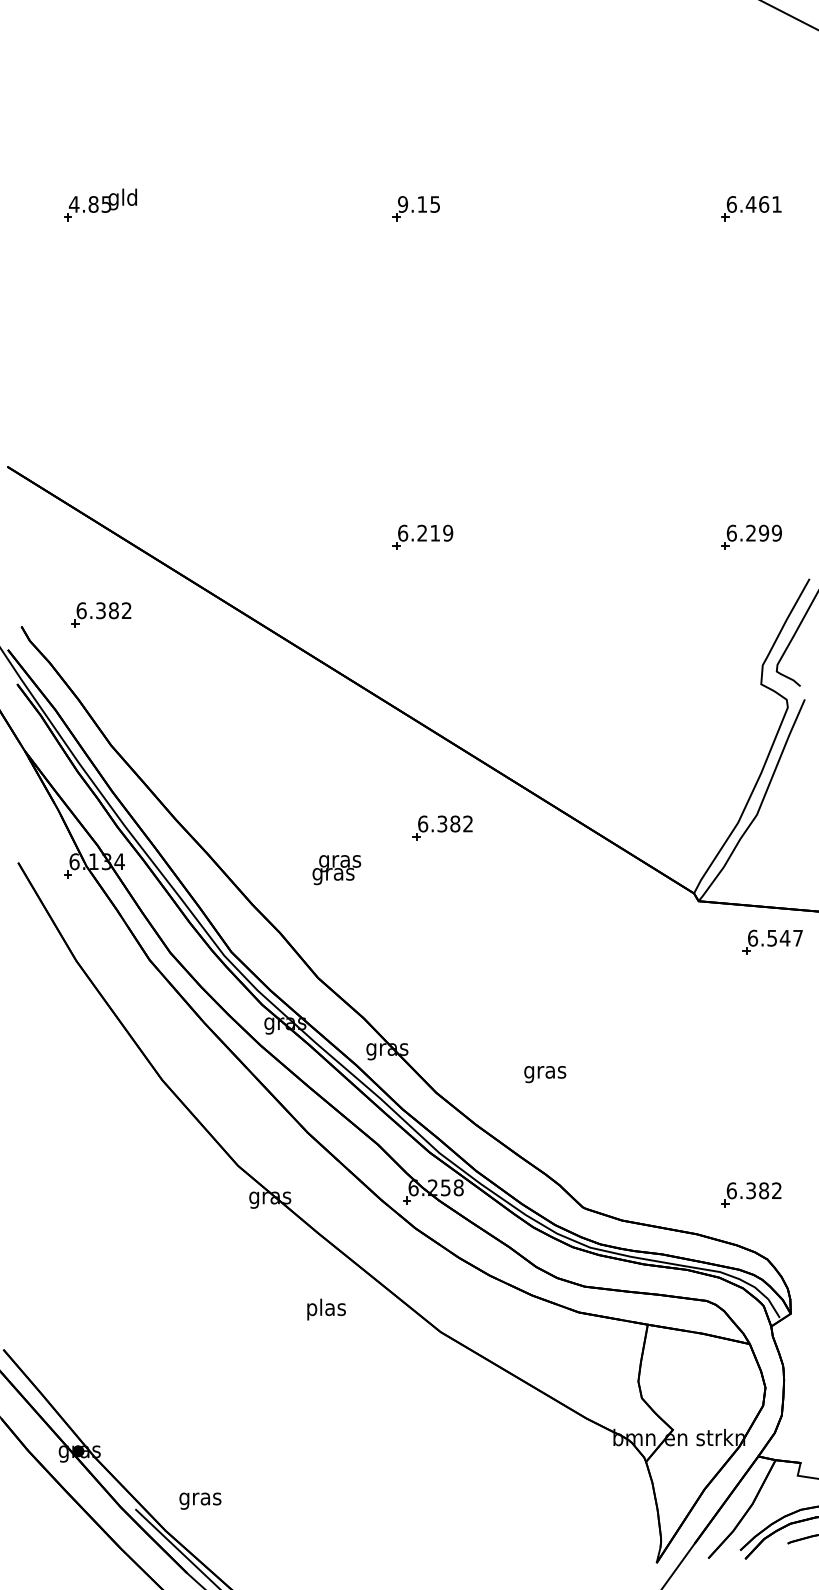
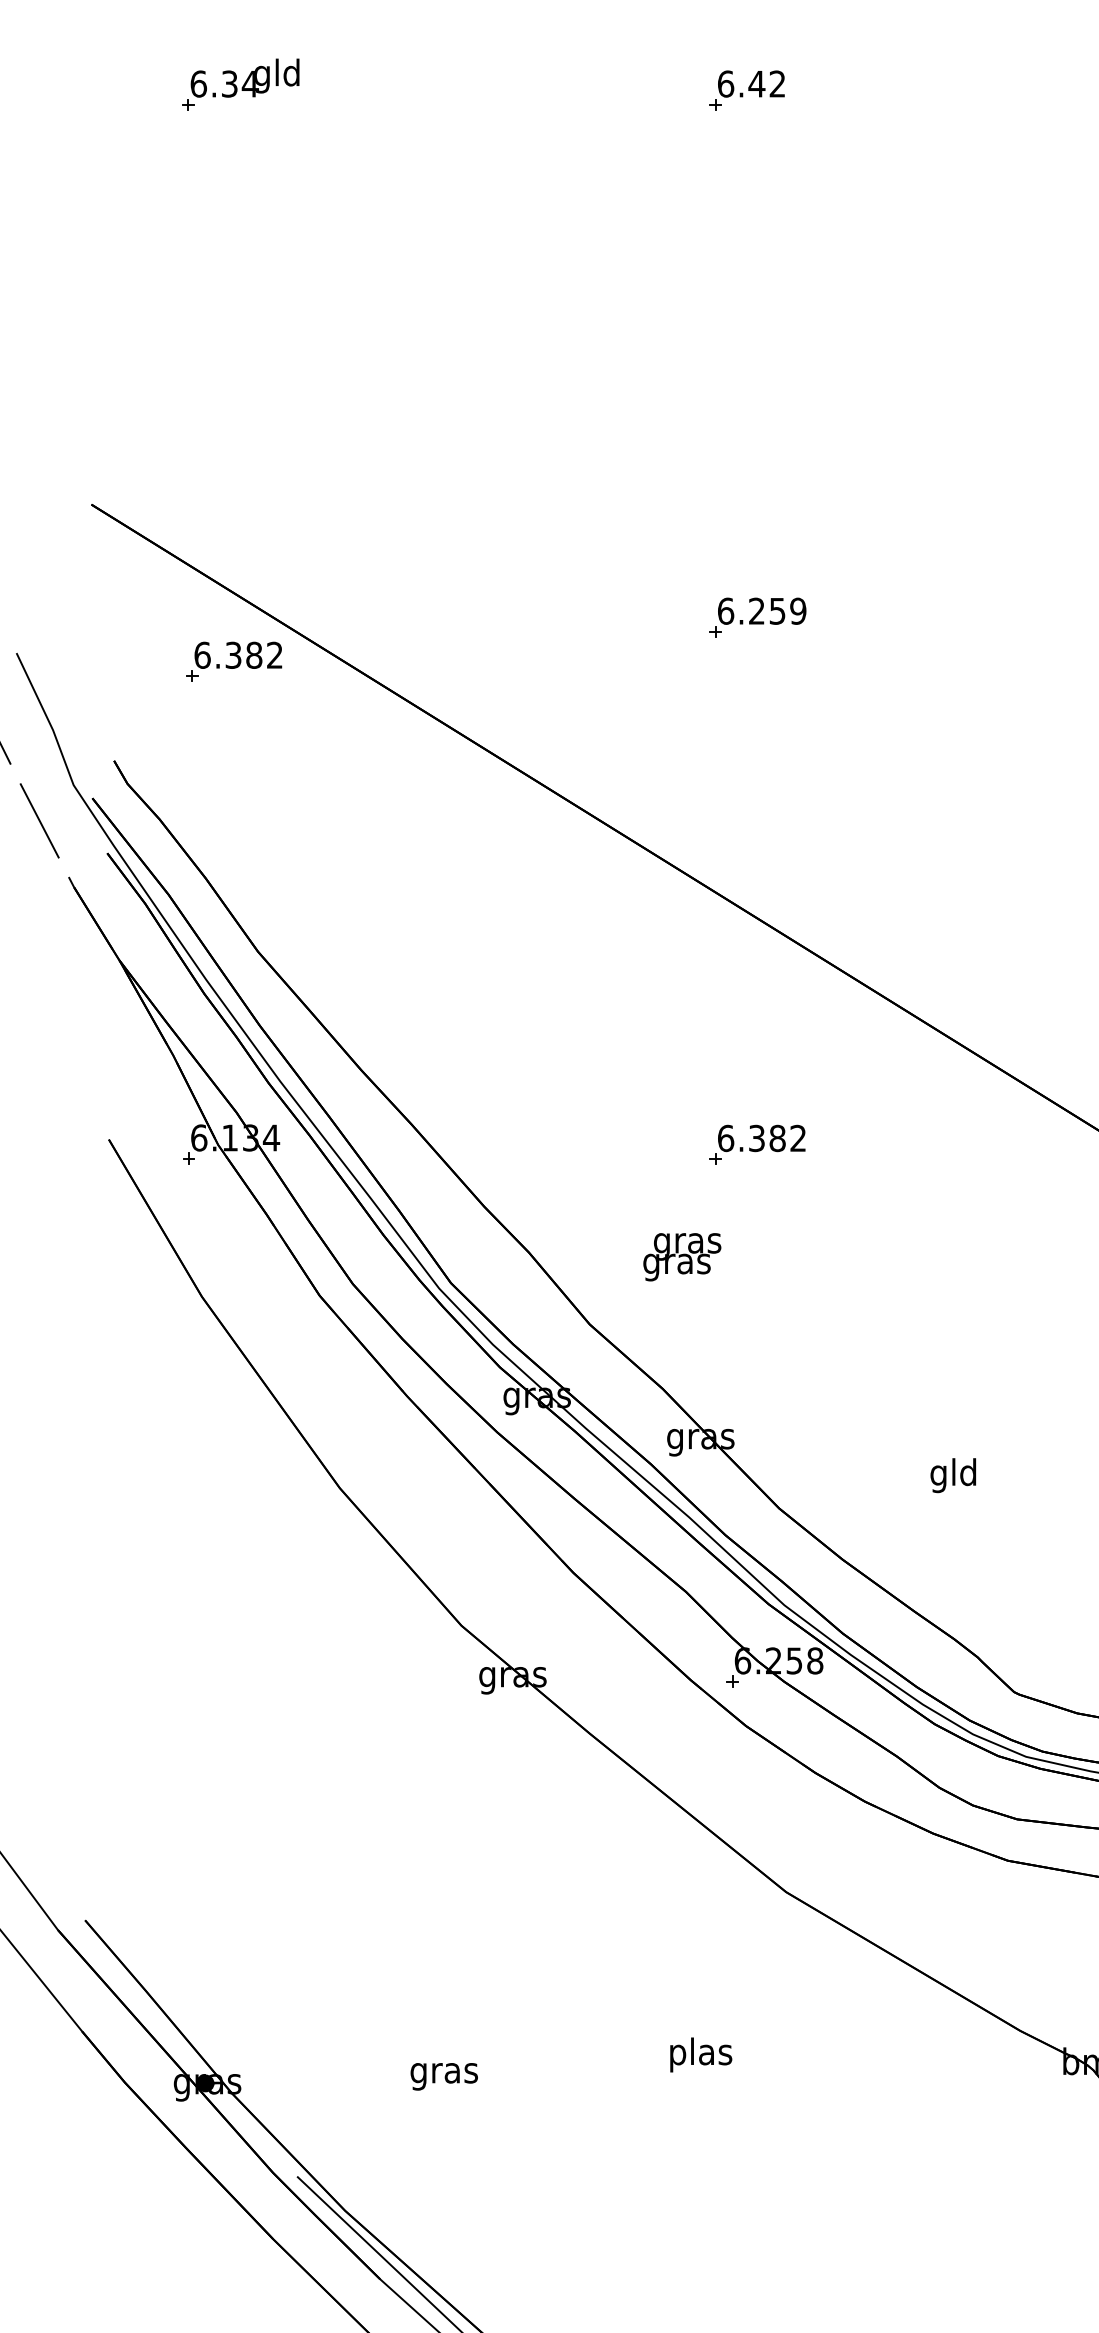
text: (89, 204) -> (223, 84), 4.85 -> 6.34
text: (418, 204) -> (750, 84), 9.15 -> 6.42
text: (434, 533) -> (776, 611), 6.219 -> 6.259
part: (101, 614) -> (234, 661), moved
part: (442, 827) -> (757, 1144), moved
text: (336, 870) -> (681, 1257), moved
text: (545, 1072) -> (954, 1475), gras -> gld
text: (326, 1309) -> (700, 2054), moved
text: (200, 1500) -> (444, 2075), moved

